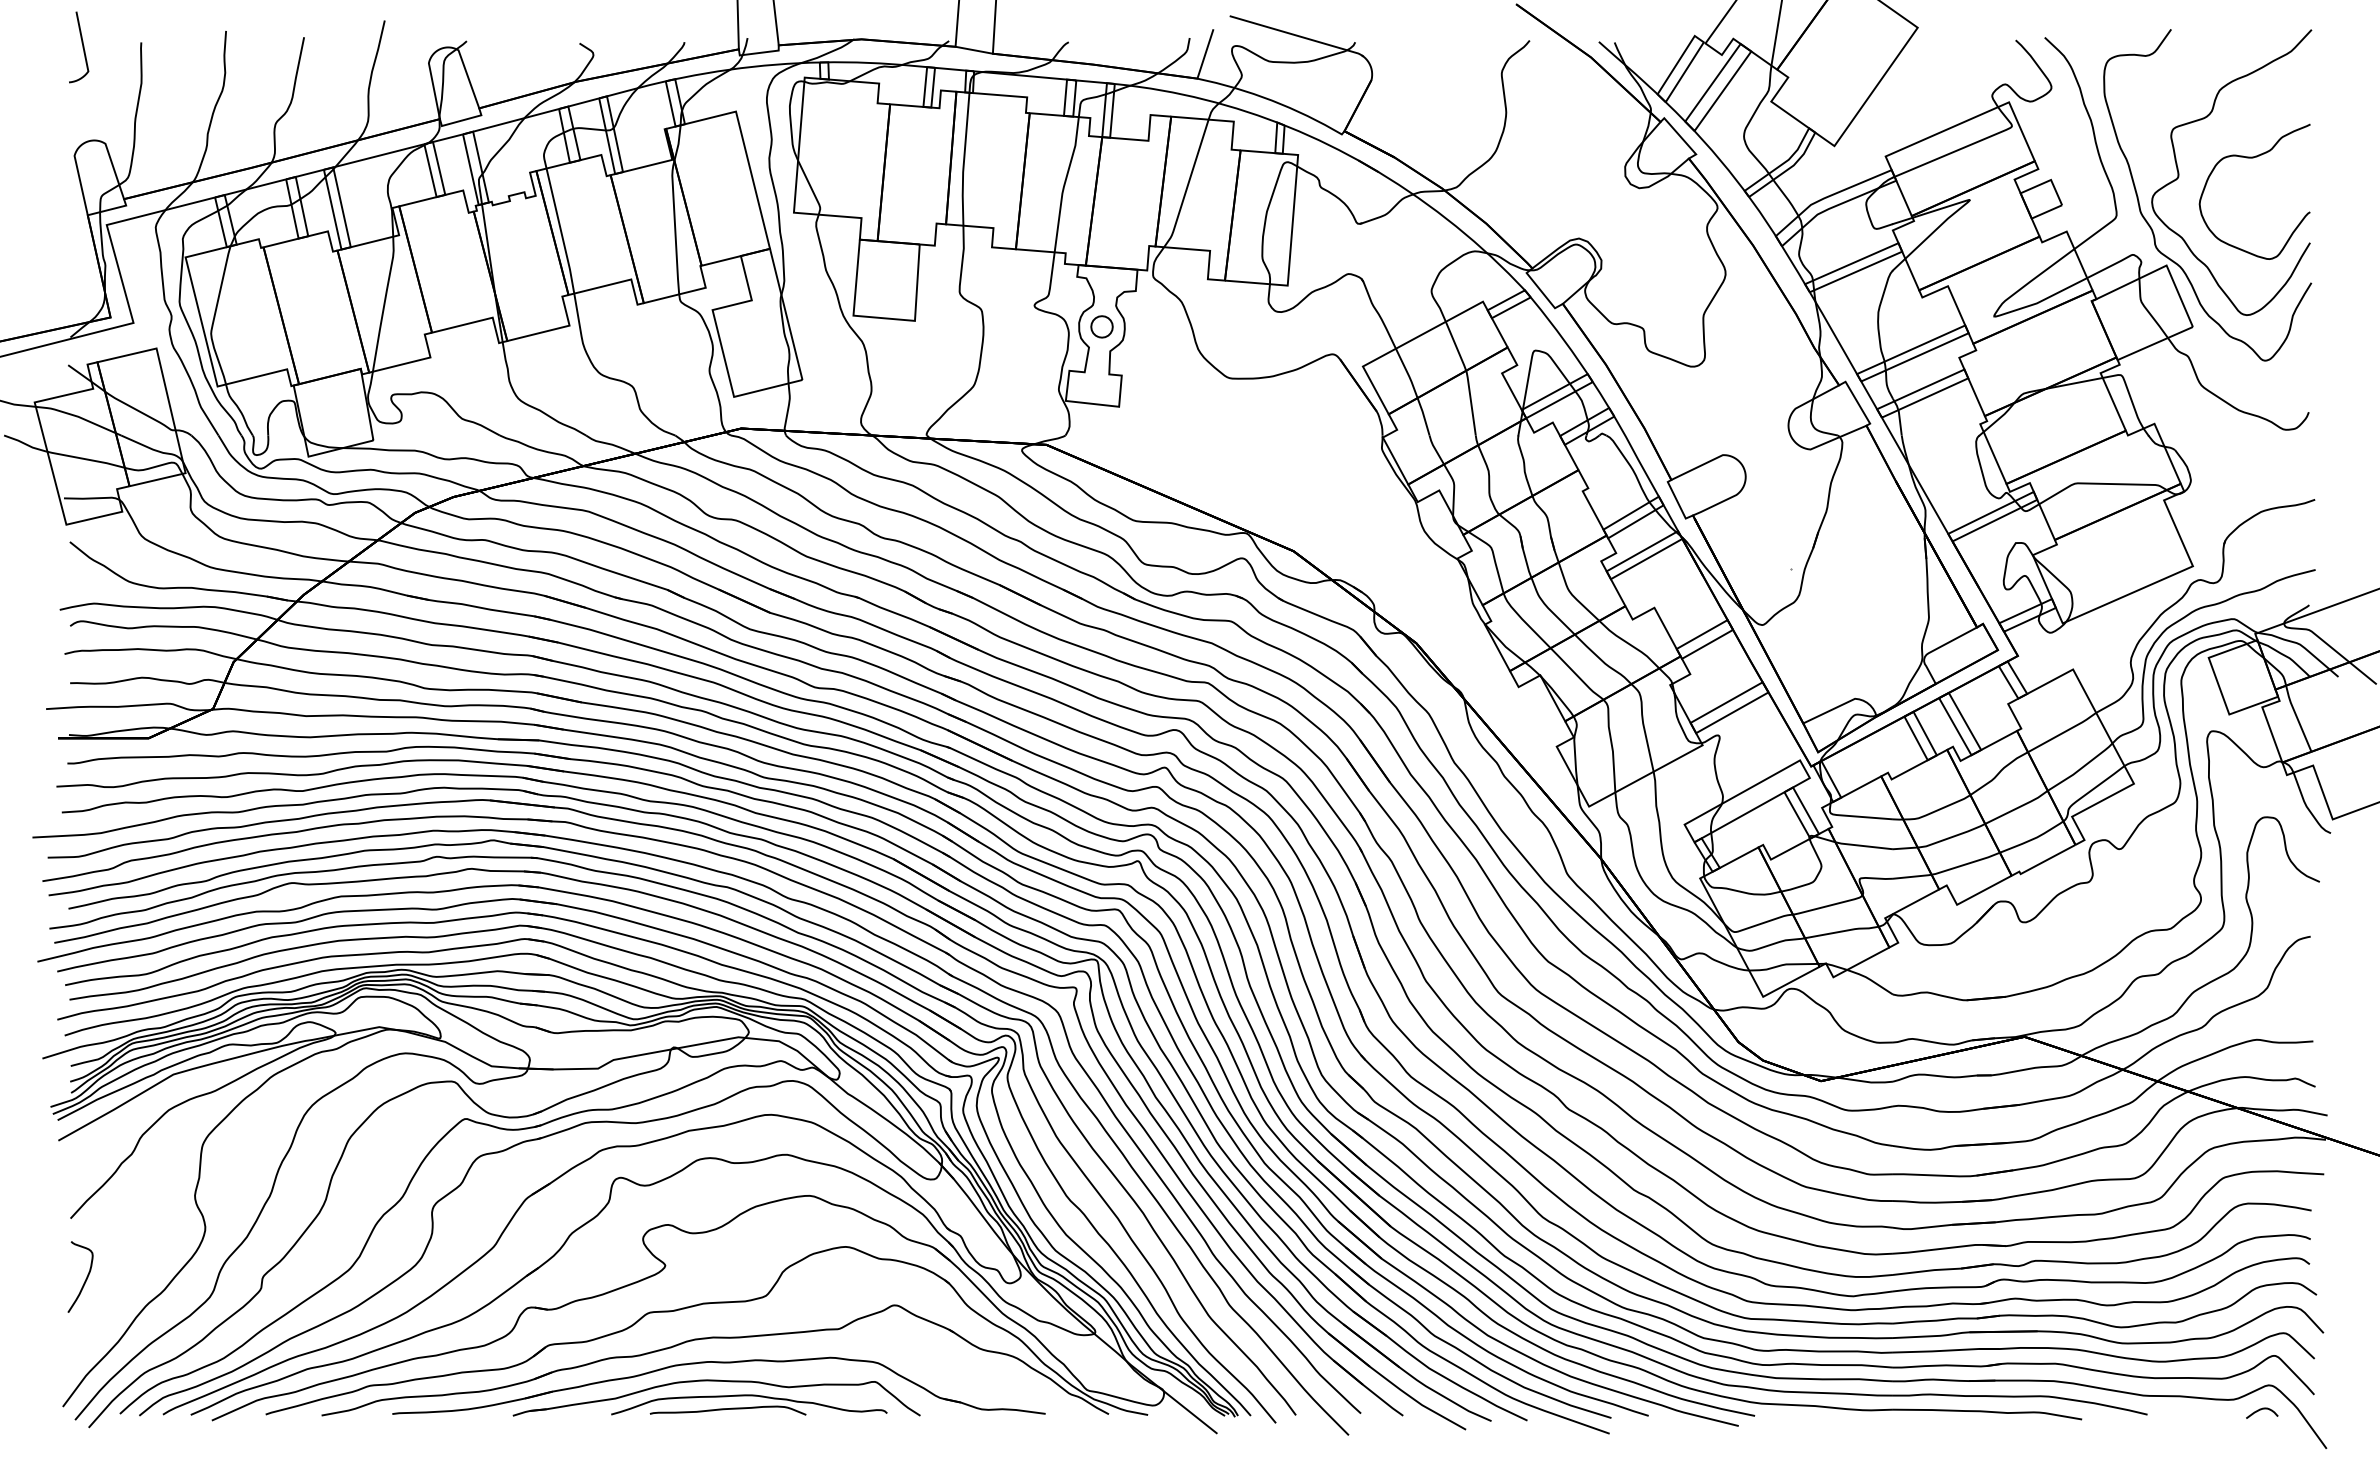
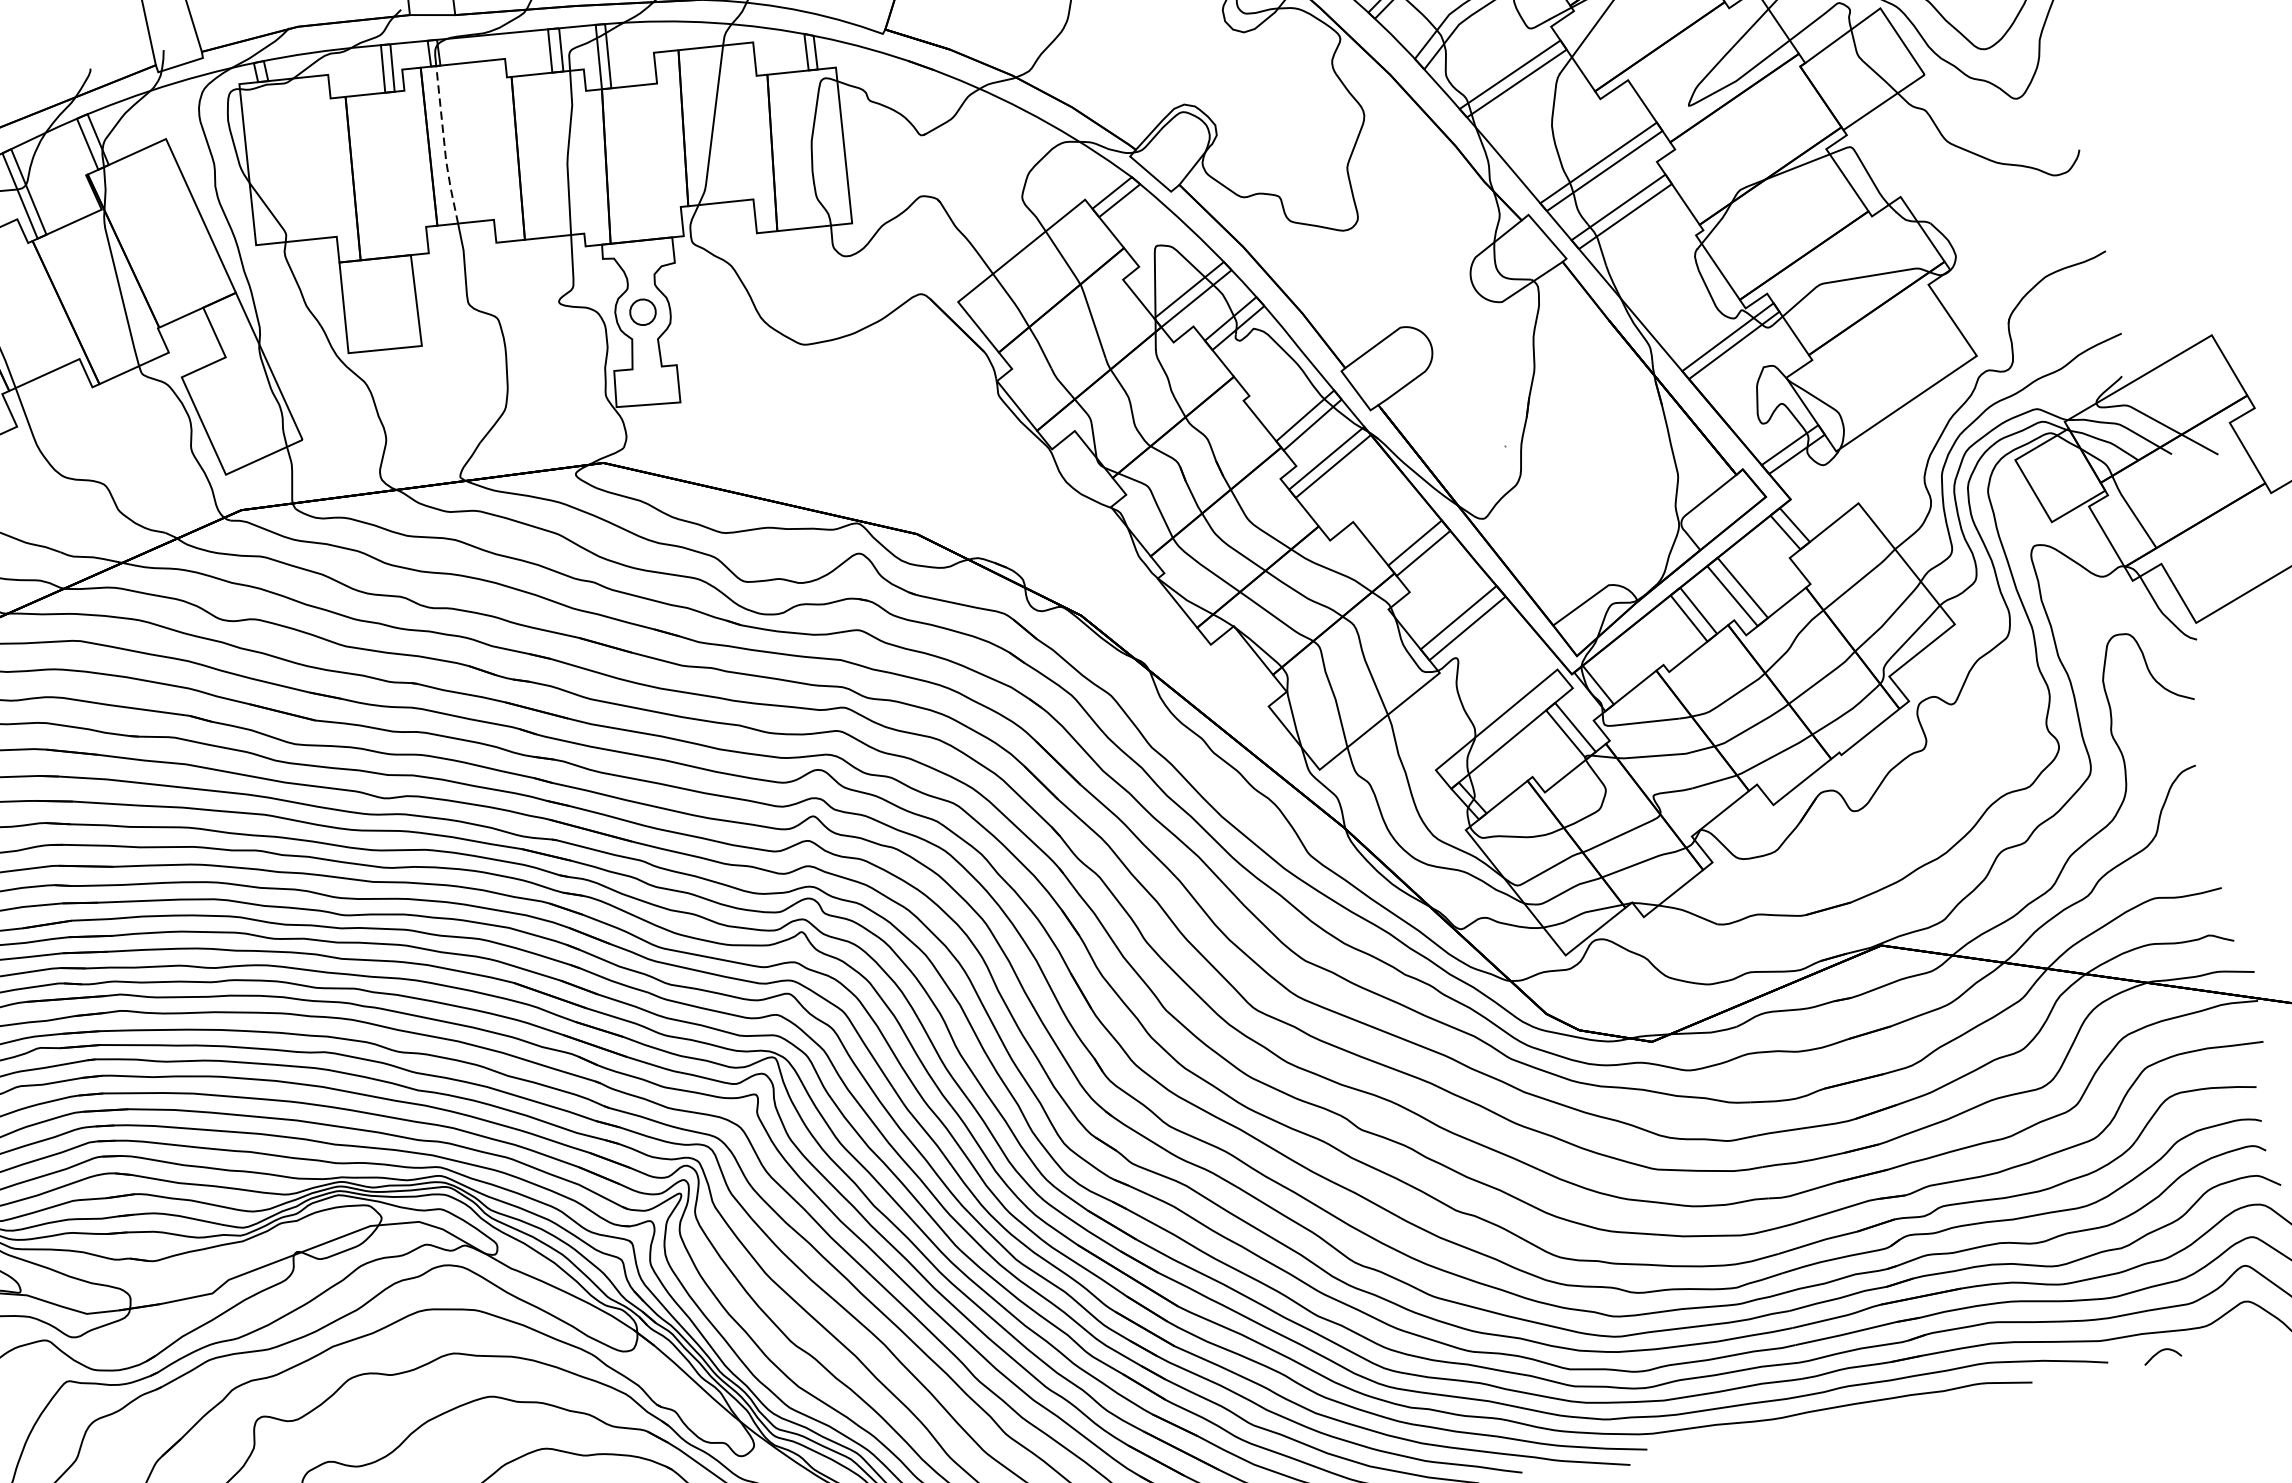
line: (964, 160) -> (445, 146), solid -> dashed
curve: (2261, 1410) -> (2161, 1352), moved

